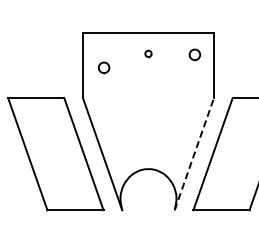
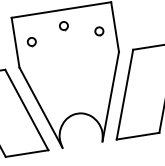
part: (148, 53) -> (63, 25), size x1.67
part: (194, 54) -> (99, 31), moved
line: (194, 153) -> (110, 96), dashed -> solid

